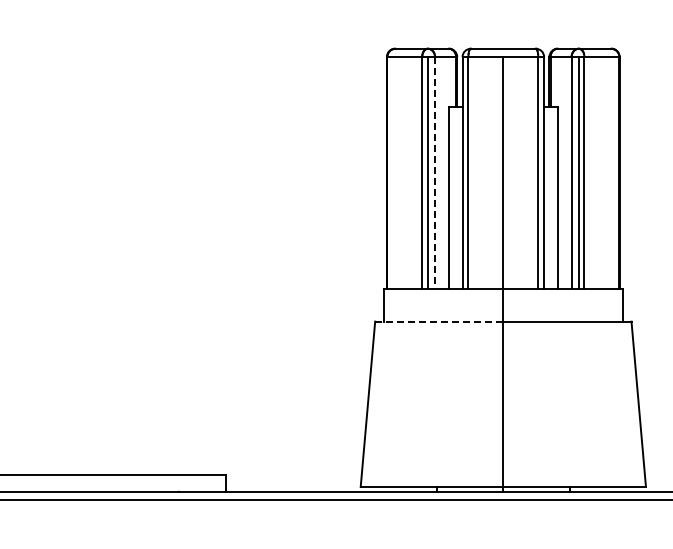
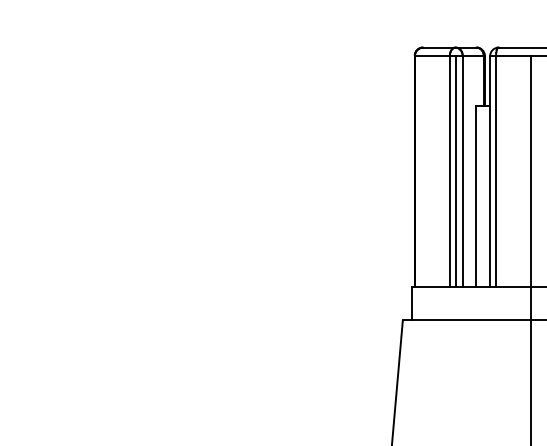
line: (435, 172) -> (463, 171), dashed -> solid
line: (438, 321) -> (466, 320), dashed -> solid

